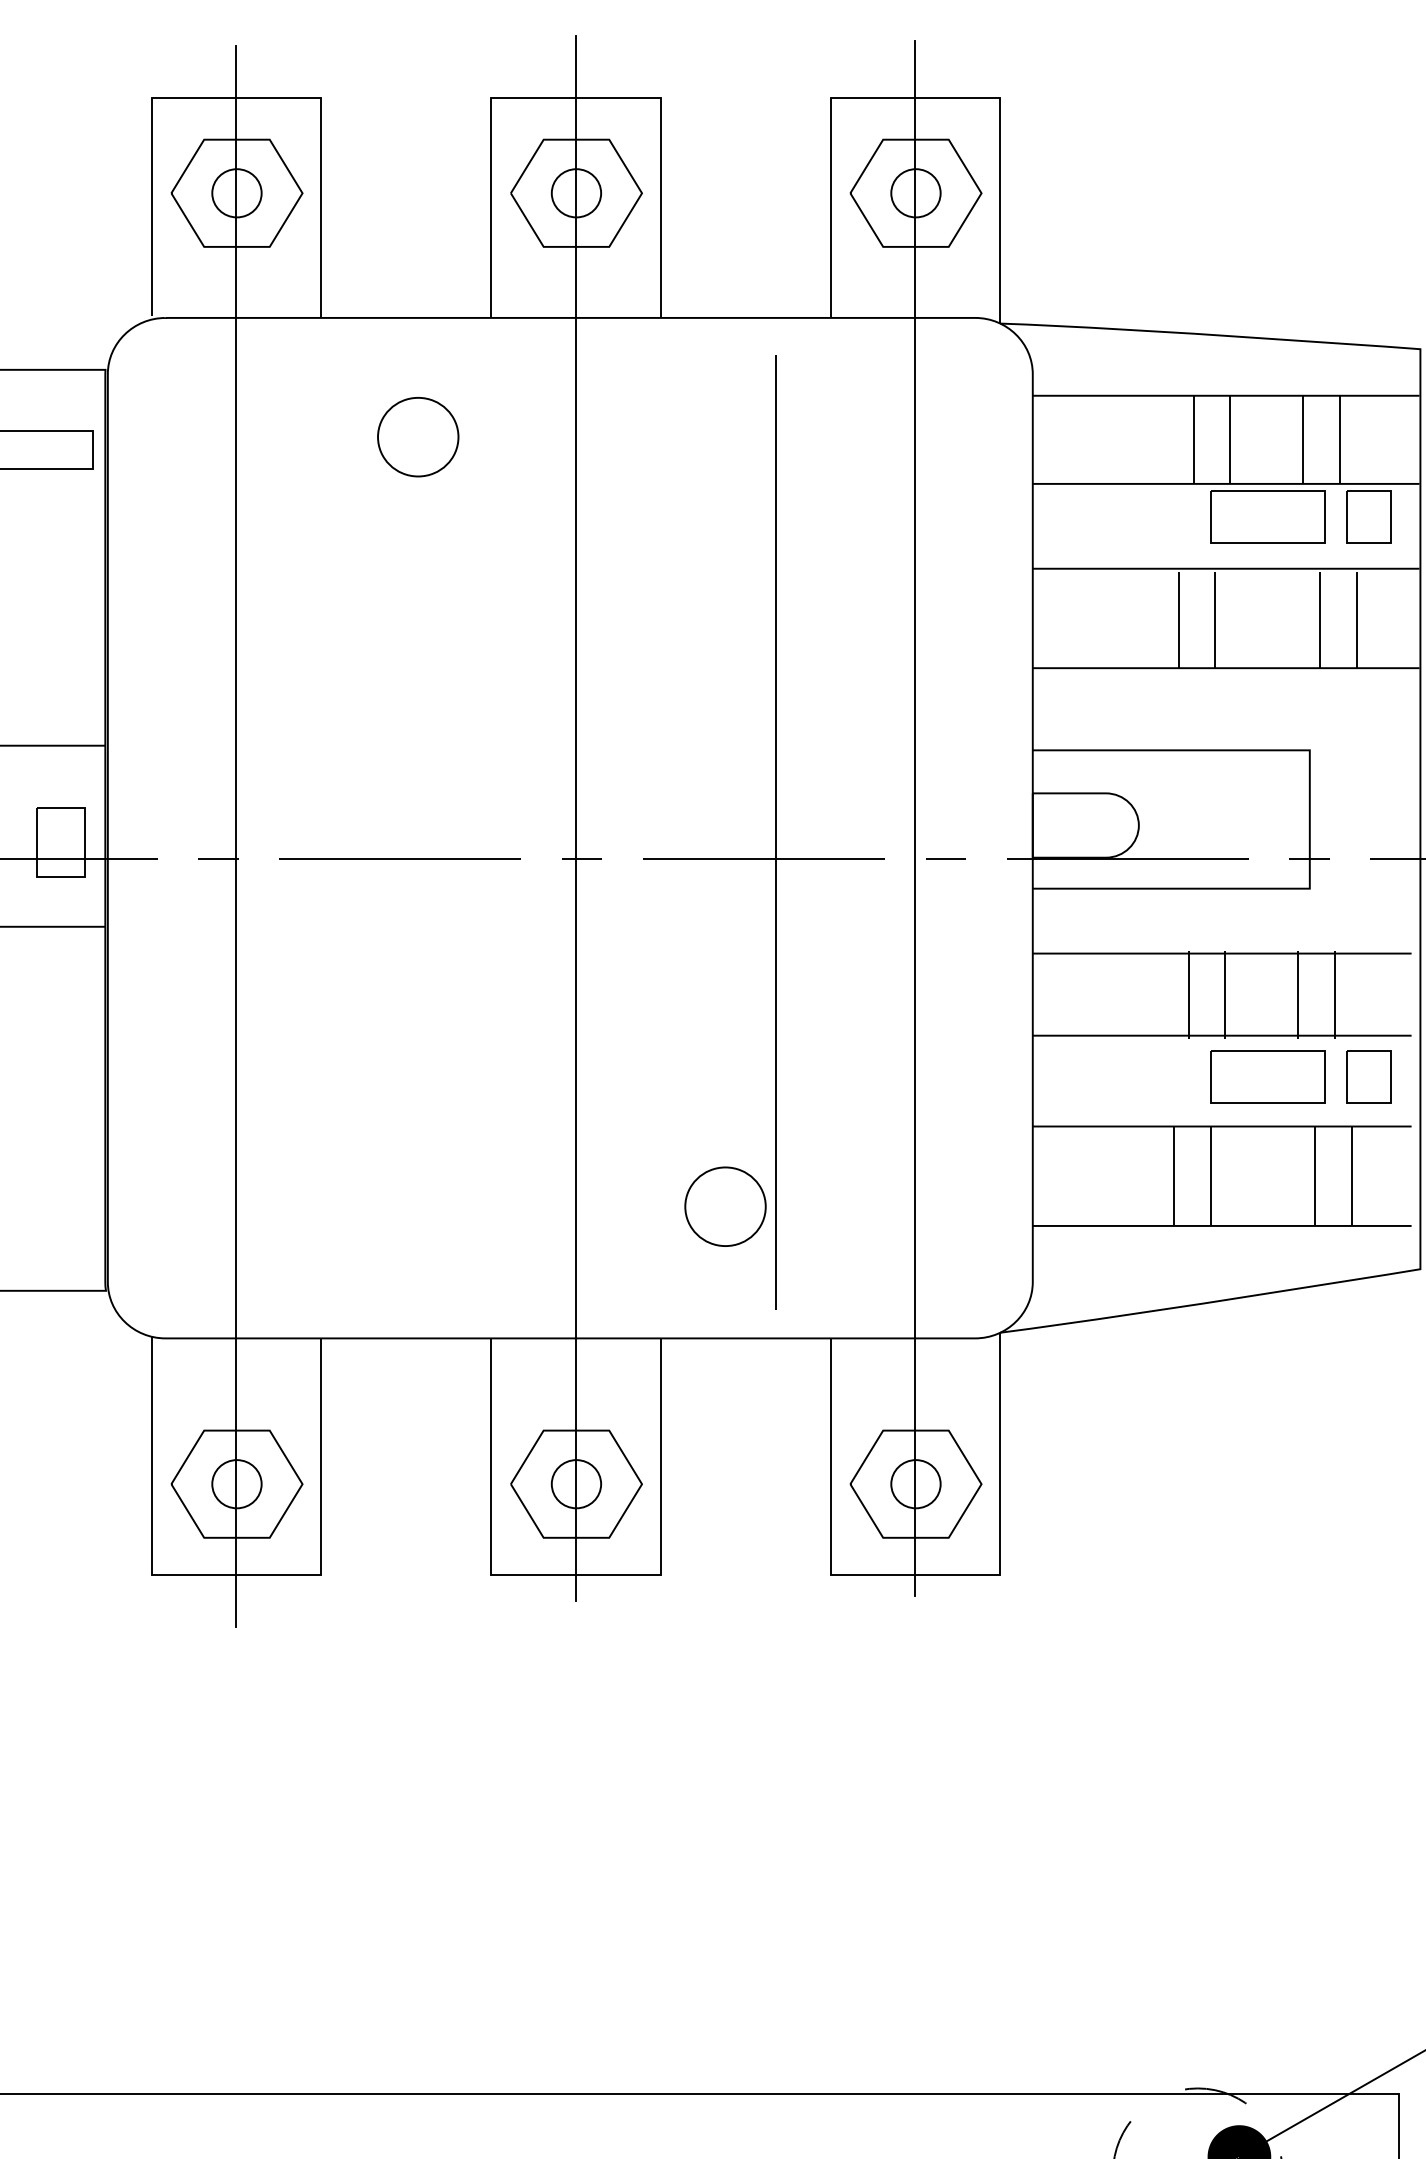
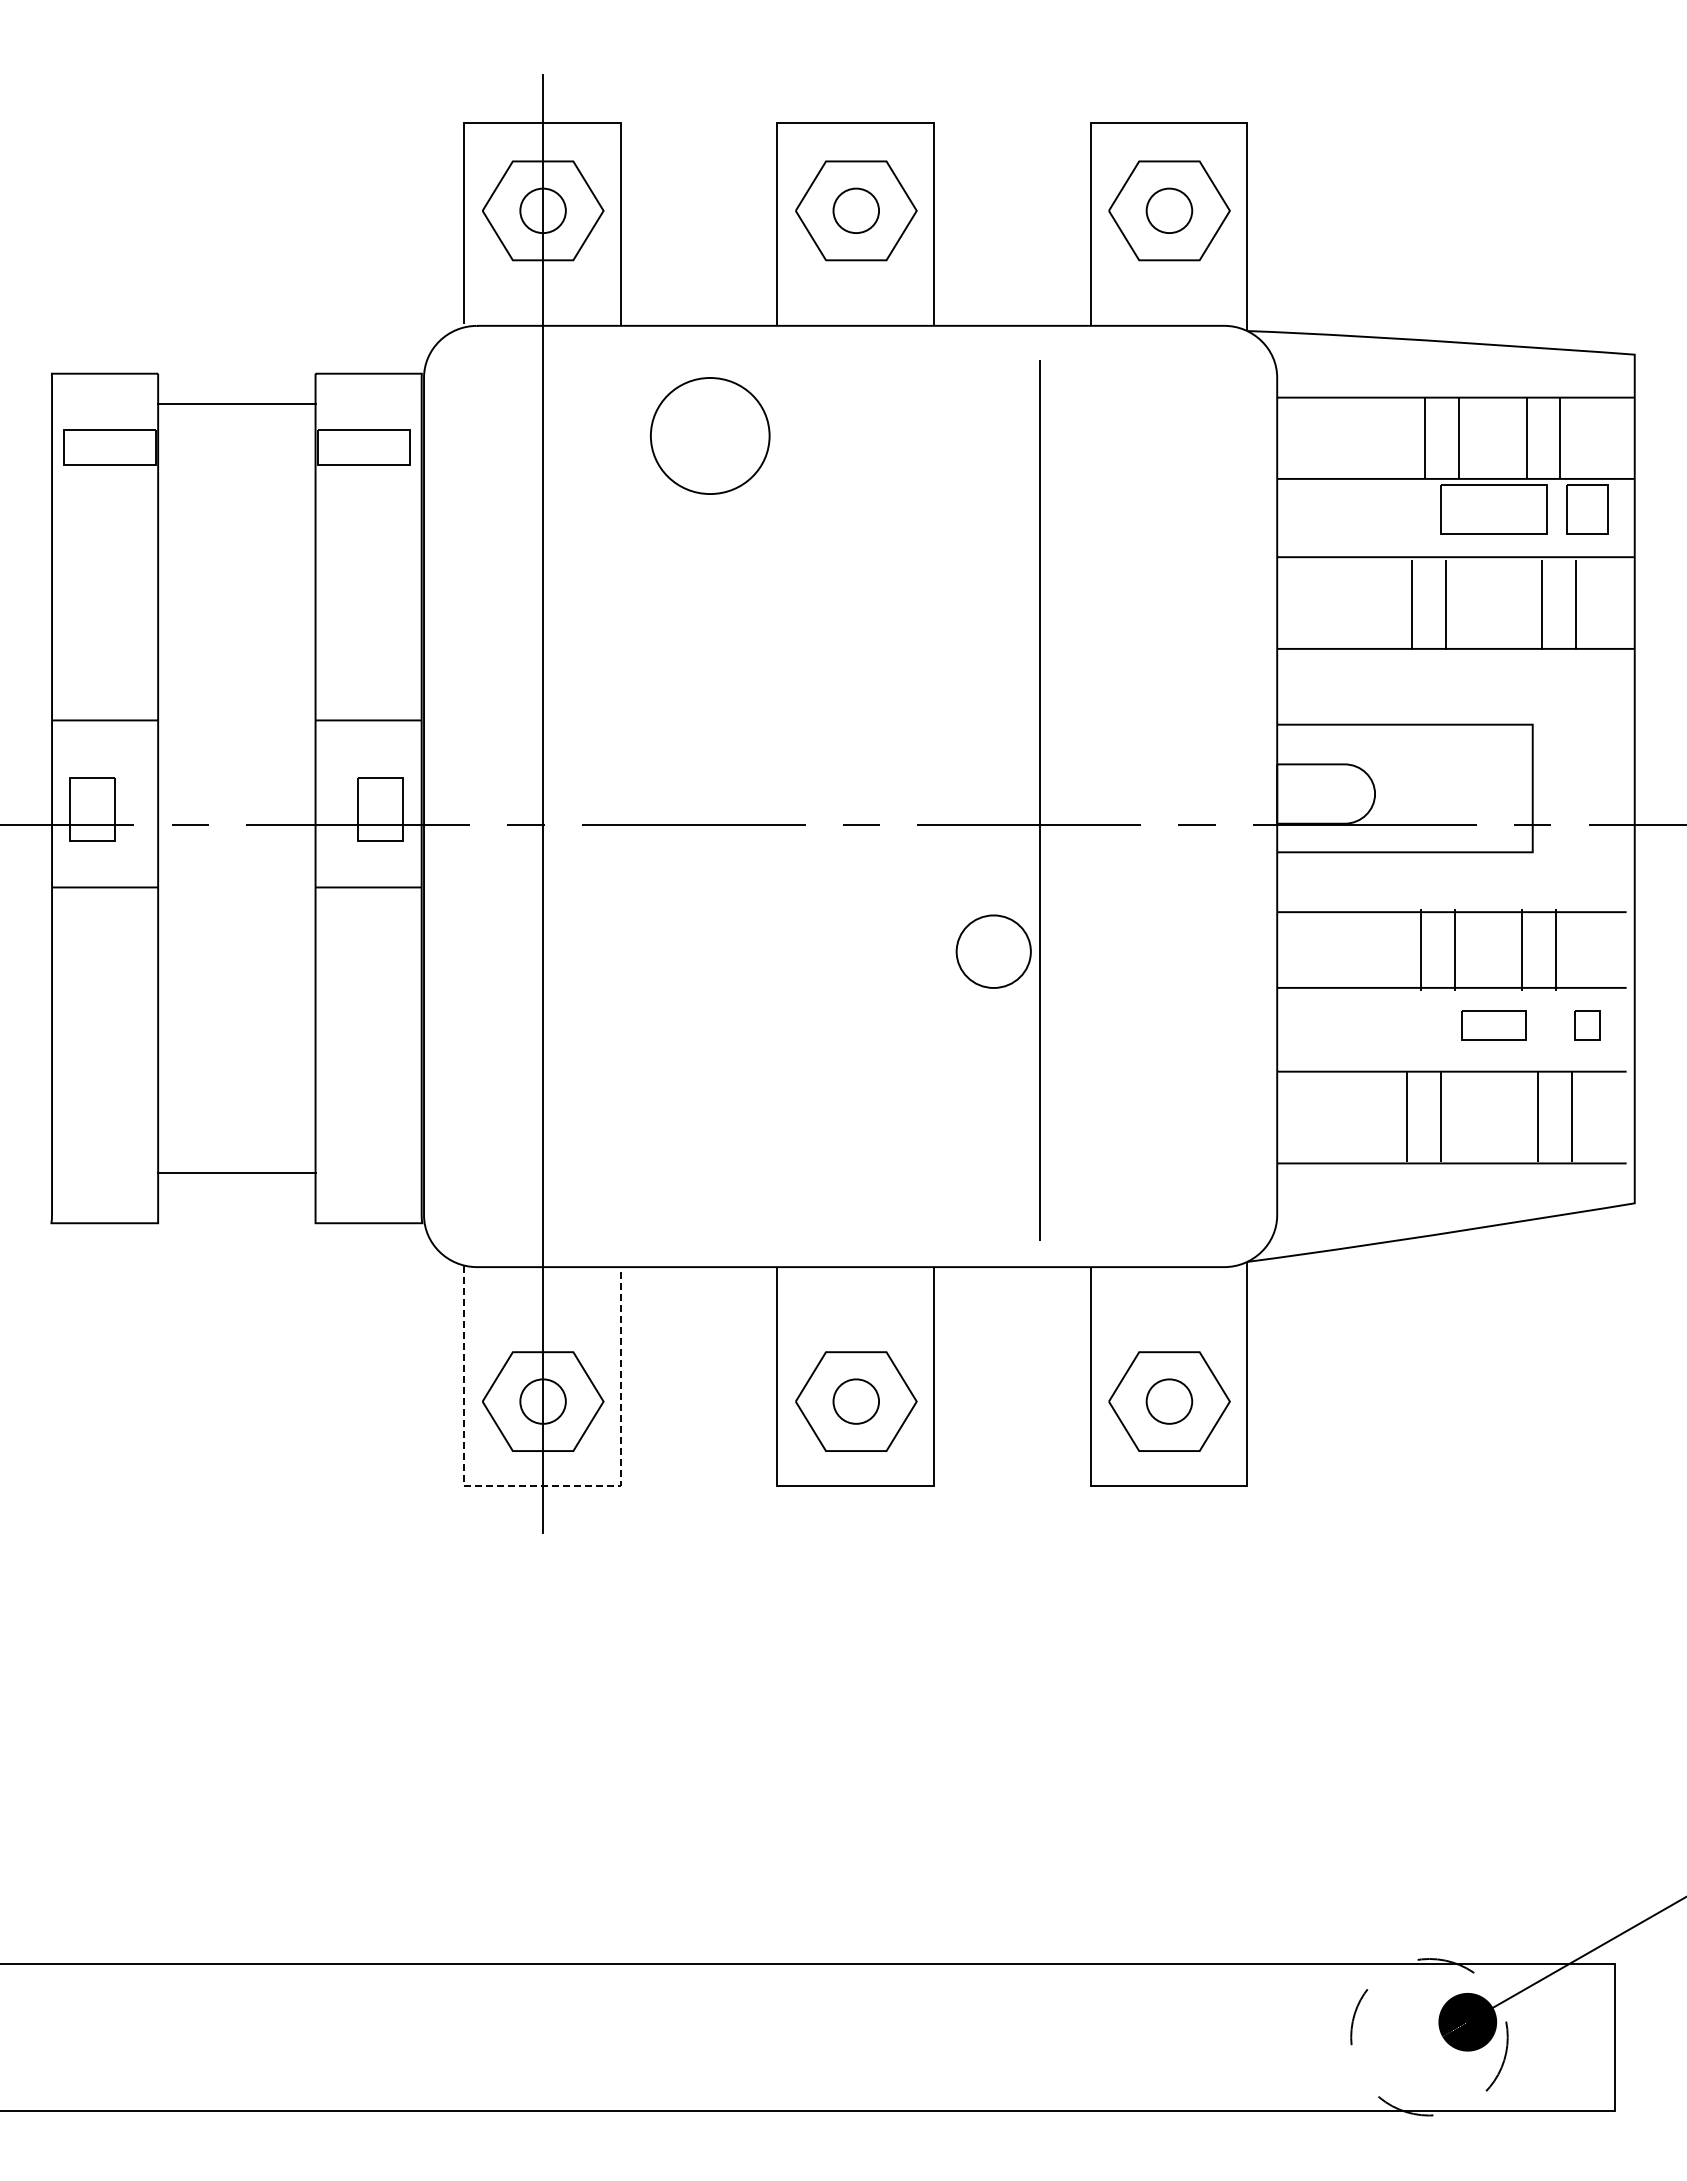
part: (418, 436) -> (710, 435), size x1.6
line: (575, 818) -> (855, 787), removed
line: (914, 818) -> (1168, 787), removed
part: (1267, 1076) -> (1493, 1025), size x0.6
part: (1369, 1076) -> (1587, 1025), size x0.6
part: (725, 1206) -> (993, 951), moved
line: (236, 1575) -> (542, 1485), solid -> dashed

